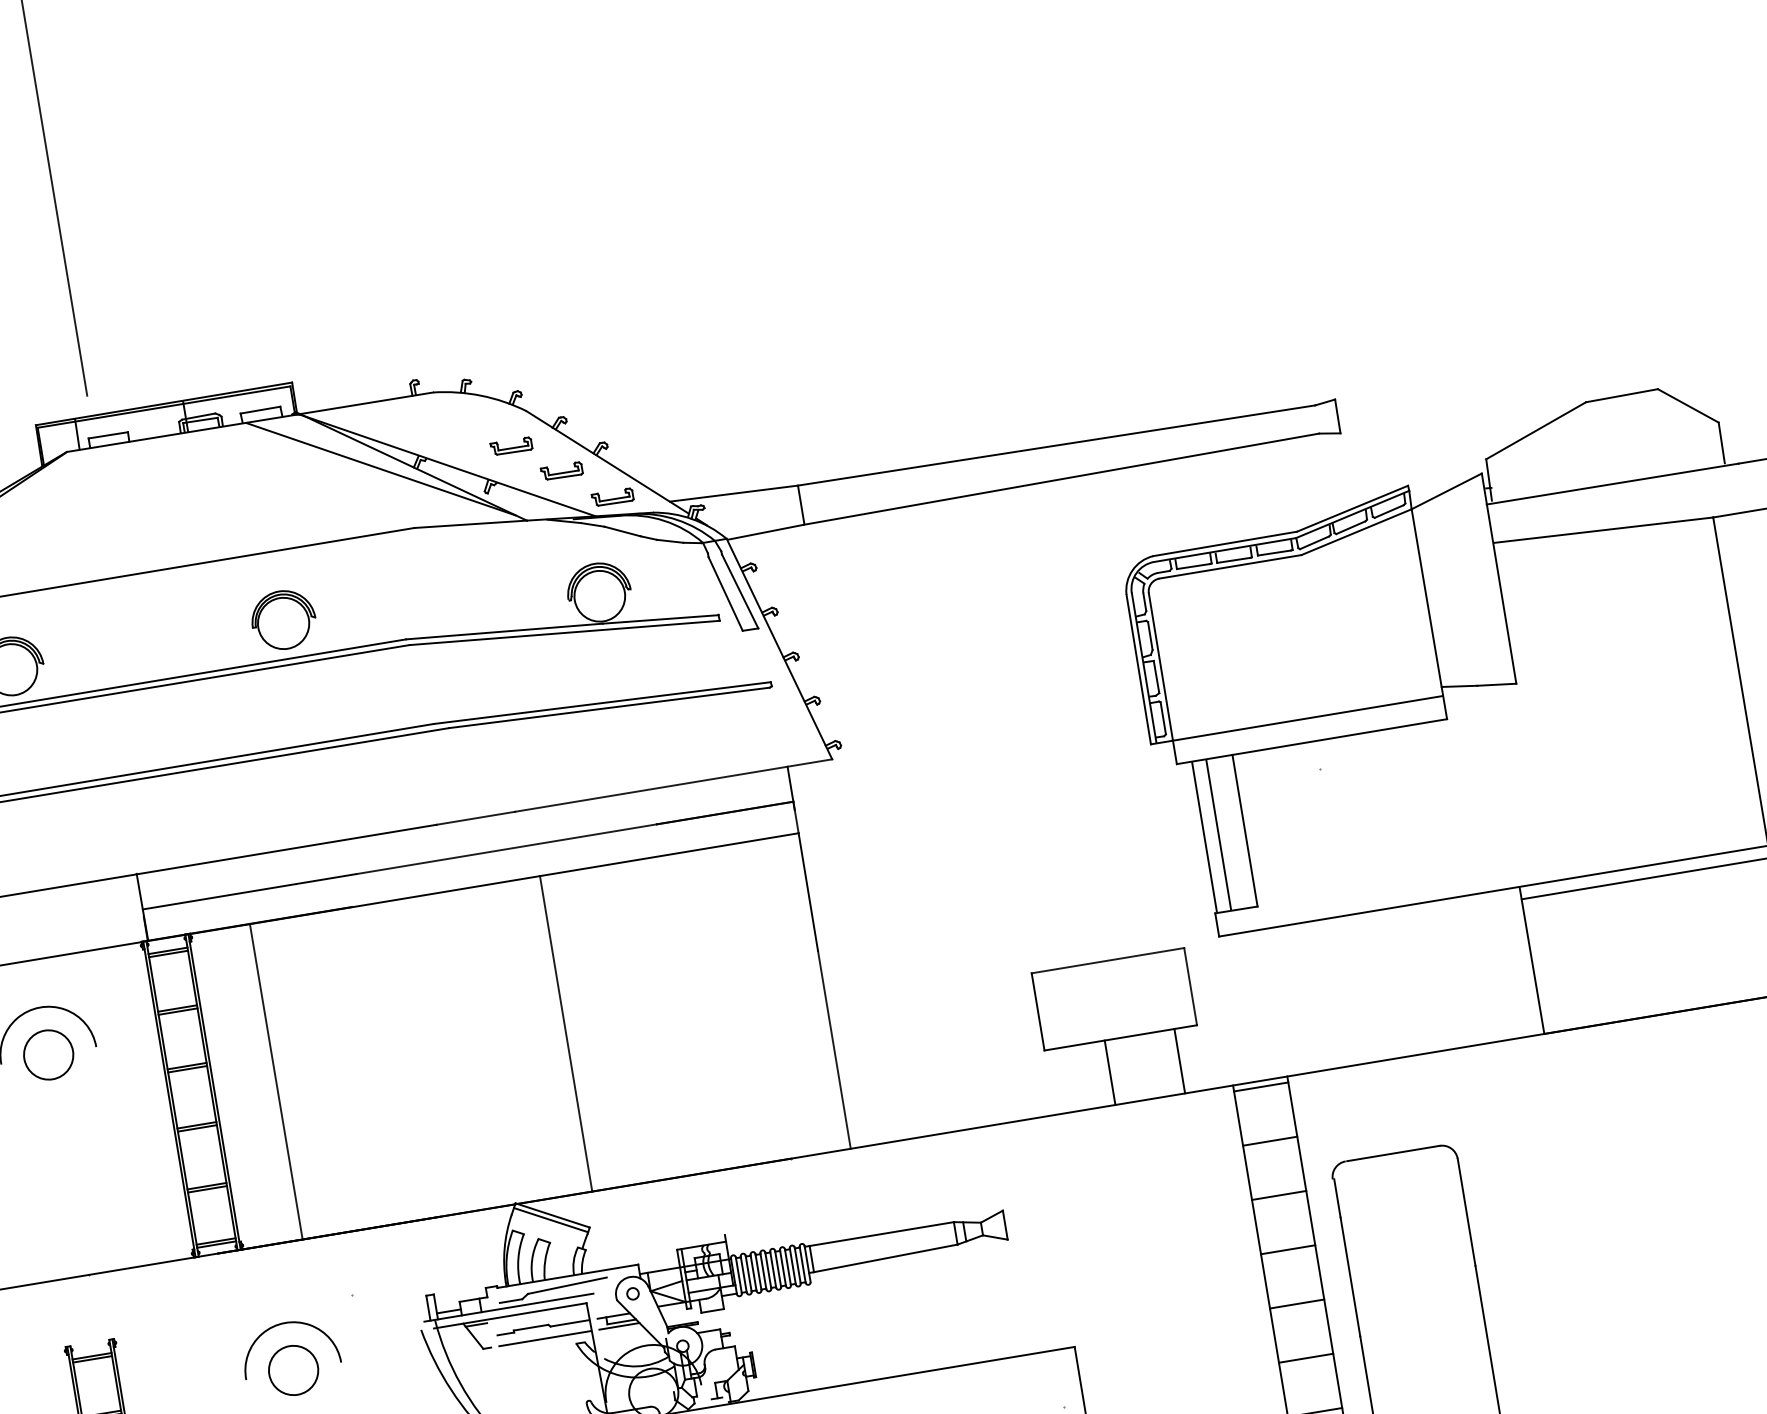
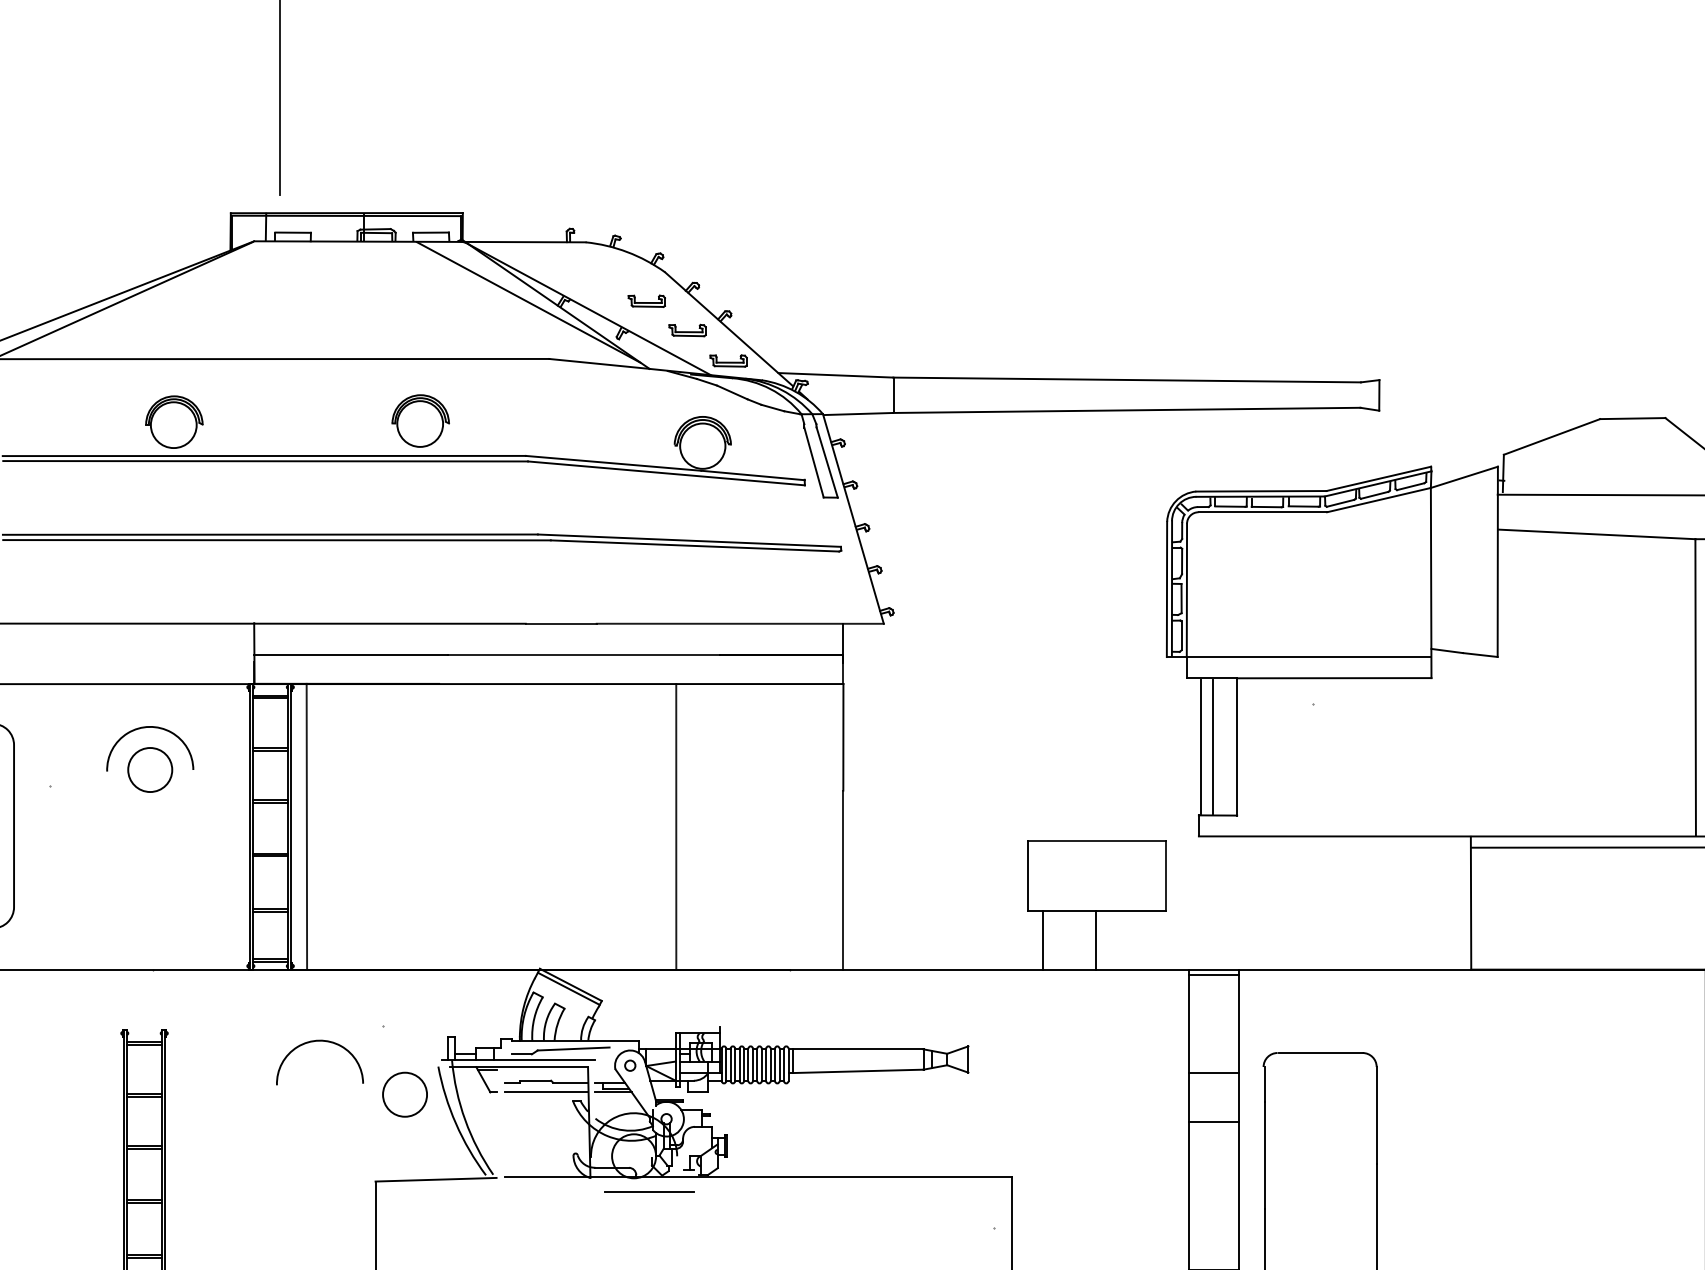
line: (566, 1033) -> (676, 826), moved
line: (1180, 1061) -> (1096, 940), moved
line: (1109, 1072) -> (1042, 940), moved
line: (275, 1081) -> (306, 826), moved
line: (1269, 1141) -> (1213, 1024), removed
line: (1296, 1304) -> (1213, 1171), removed
line: (1305, 1358) -> (1213, 1220), removed
circle: (292, 1370) -> (404, 1094), moved

